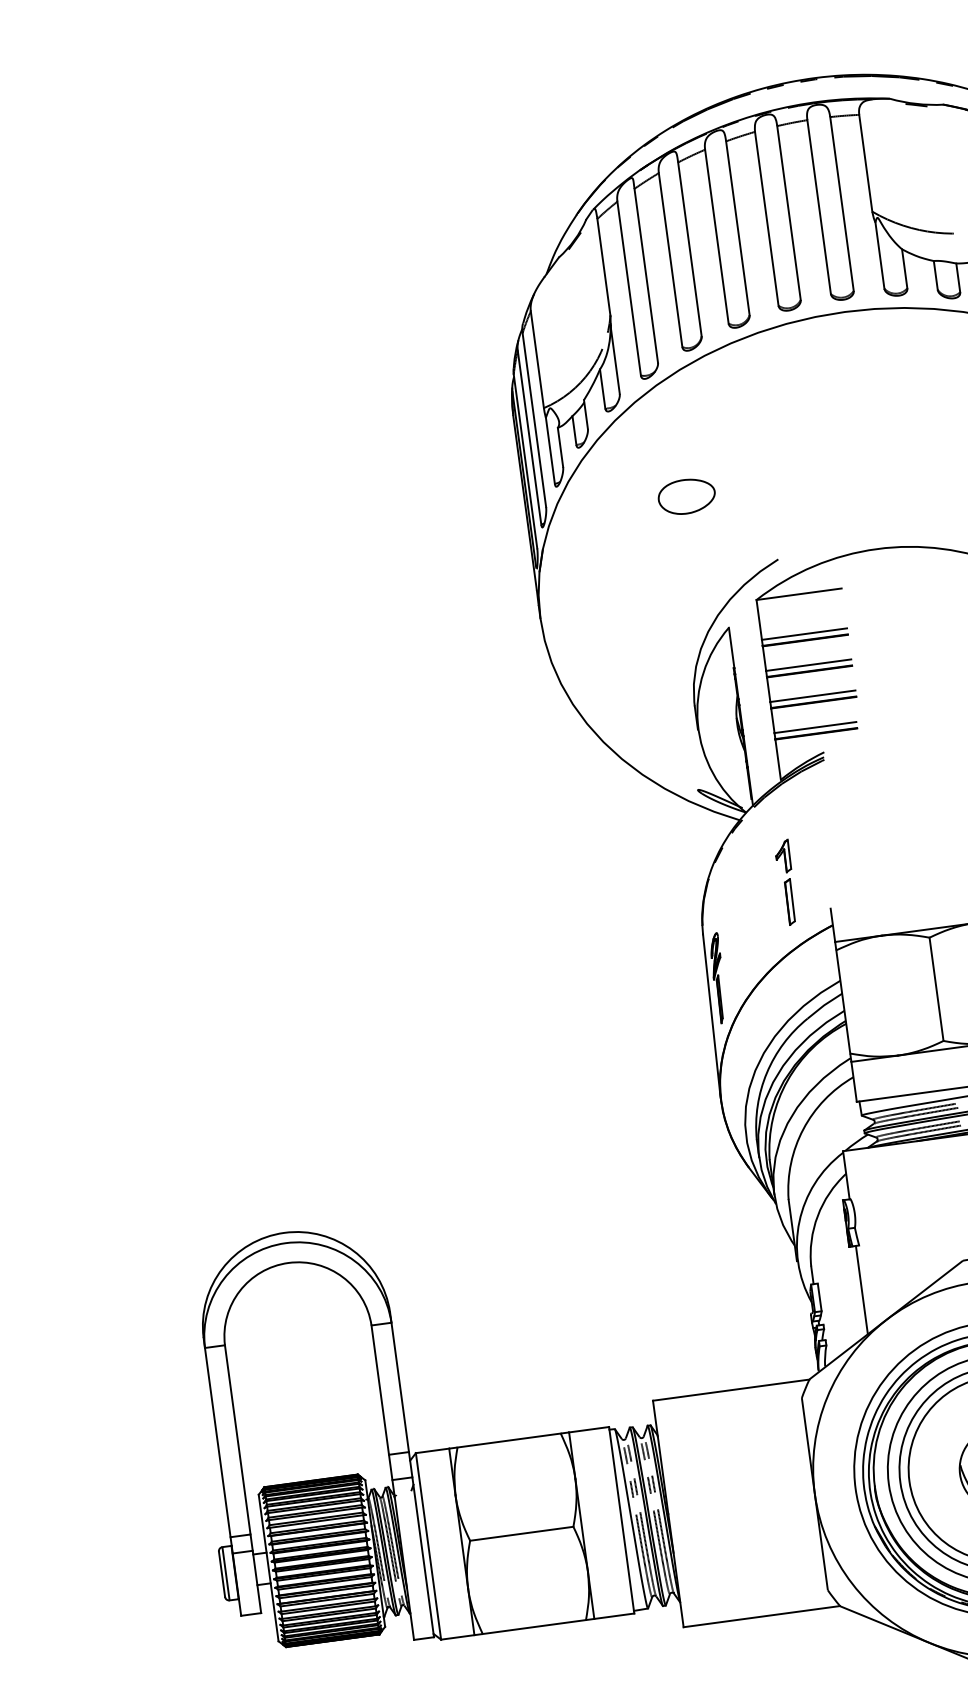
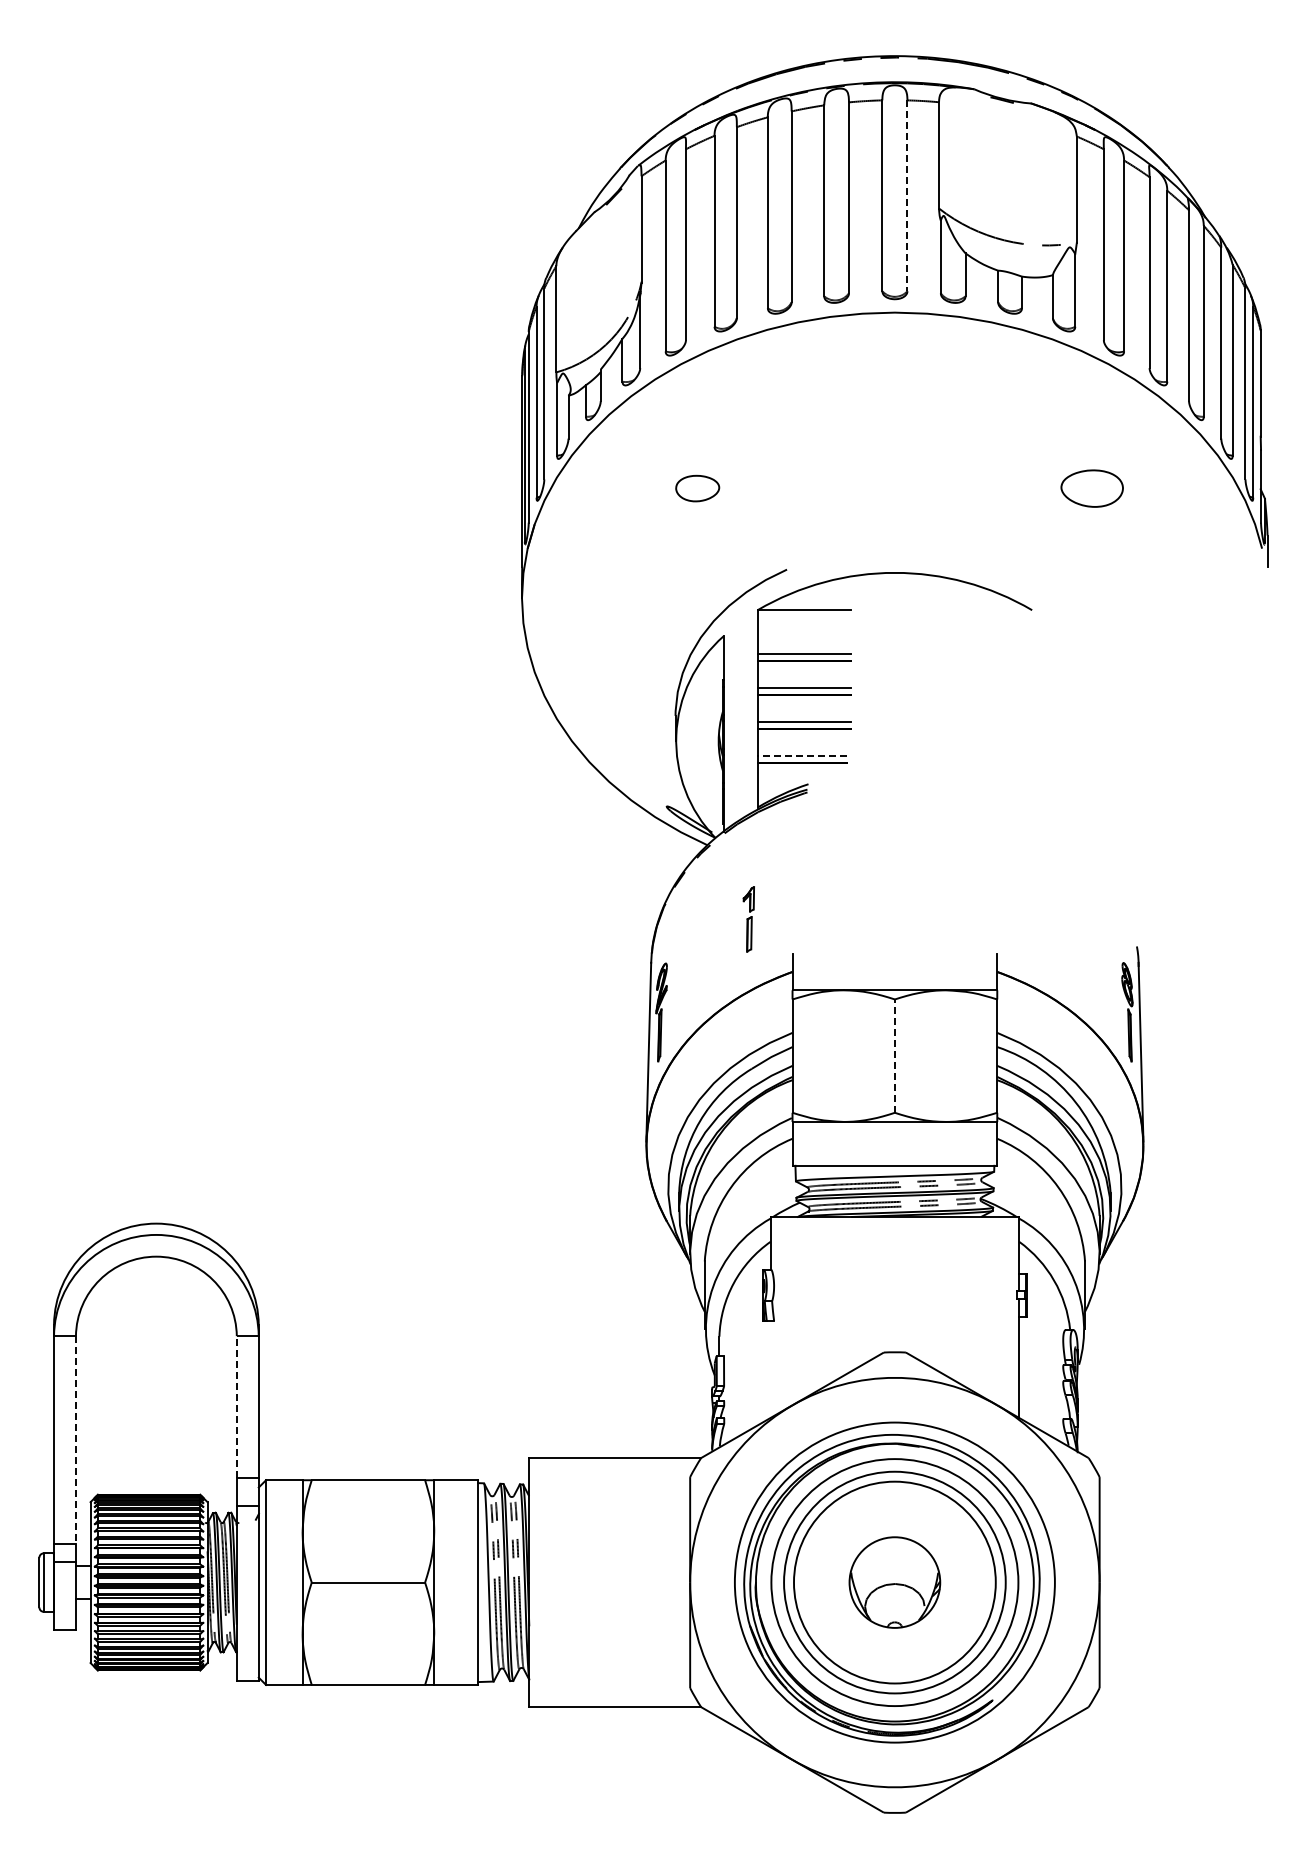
line: (842, 204) -> (907, 196), solid -> dashed
part: (686, 496) -> (697, 488), size x0.7
line: (815, 727) -> (802, 756), solid -> dashed
part: (786, 882) -> (748, 919), size x0.7
line: (936, 989) -> (894, 1056), solid -> dashed
line: (861, 1290) -> (770, 1369), removed
line: (380, 1390) -> (236, 1407), solid -> dashed
line: (237, 1439) -> (75, 1439), solid -> dashed

